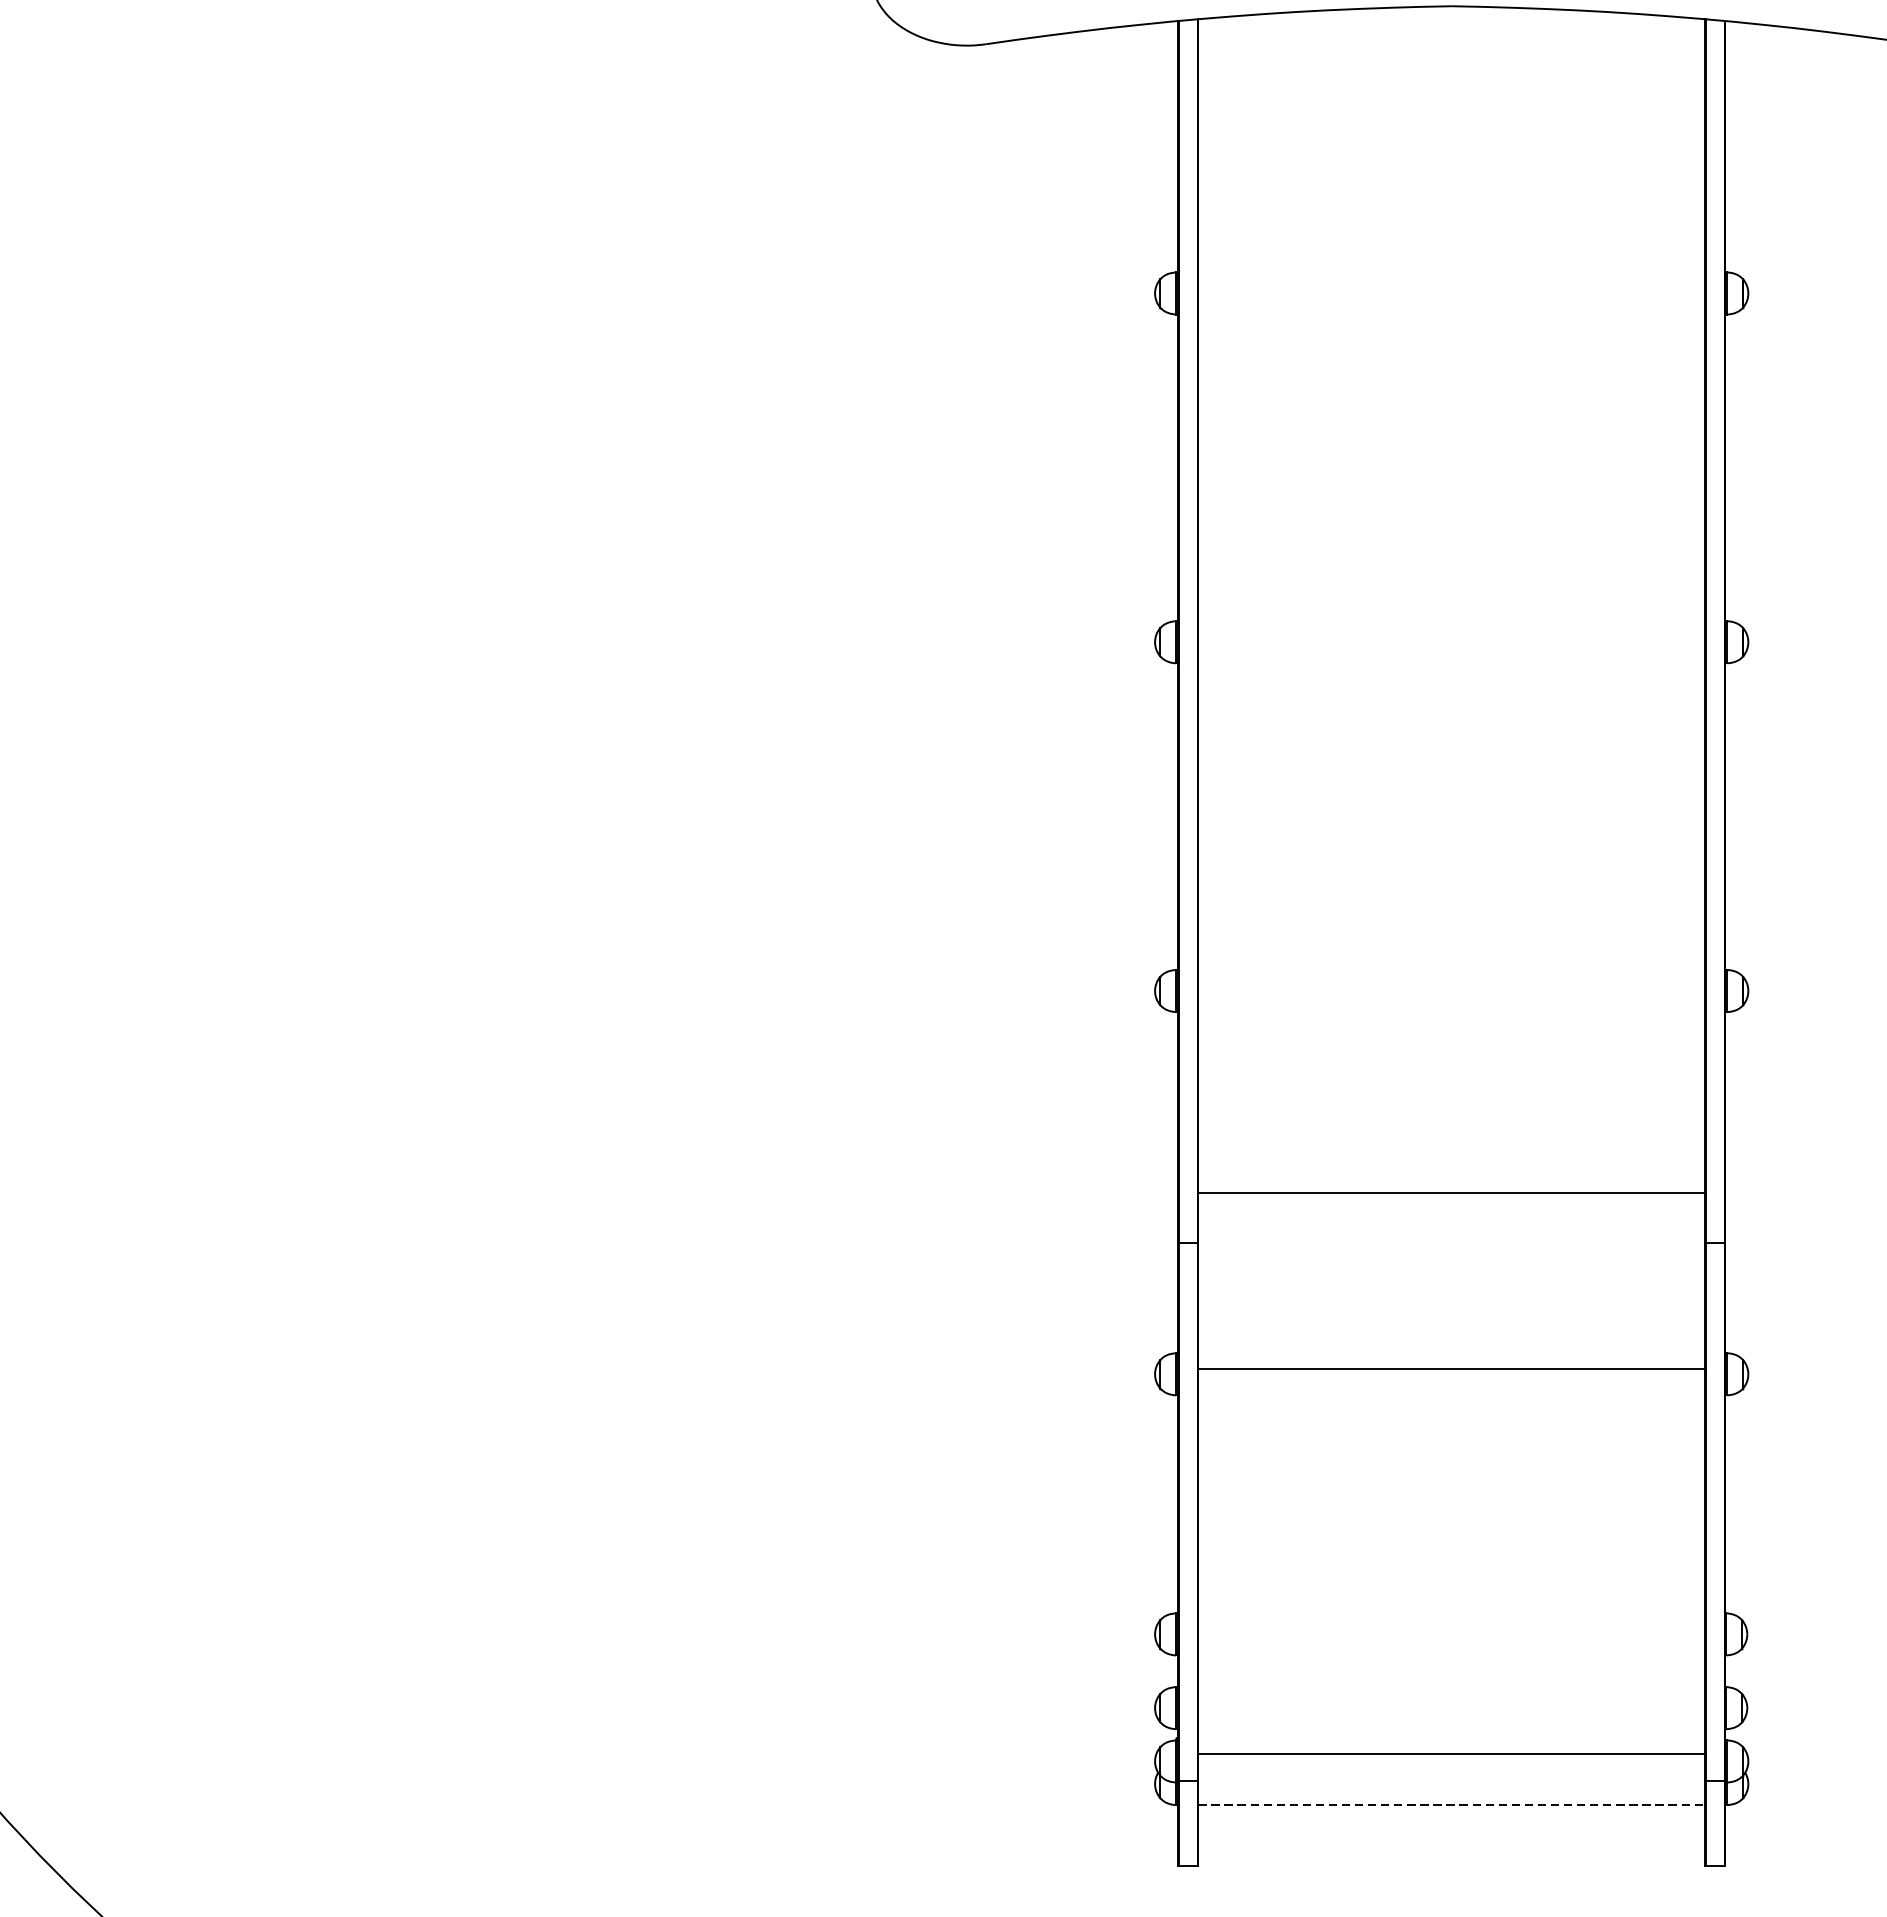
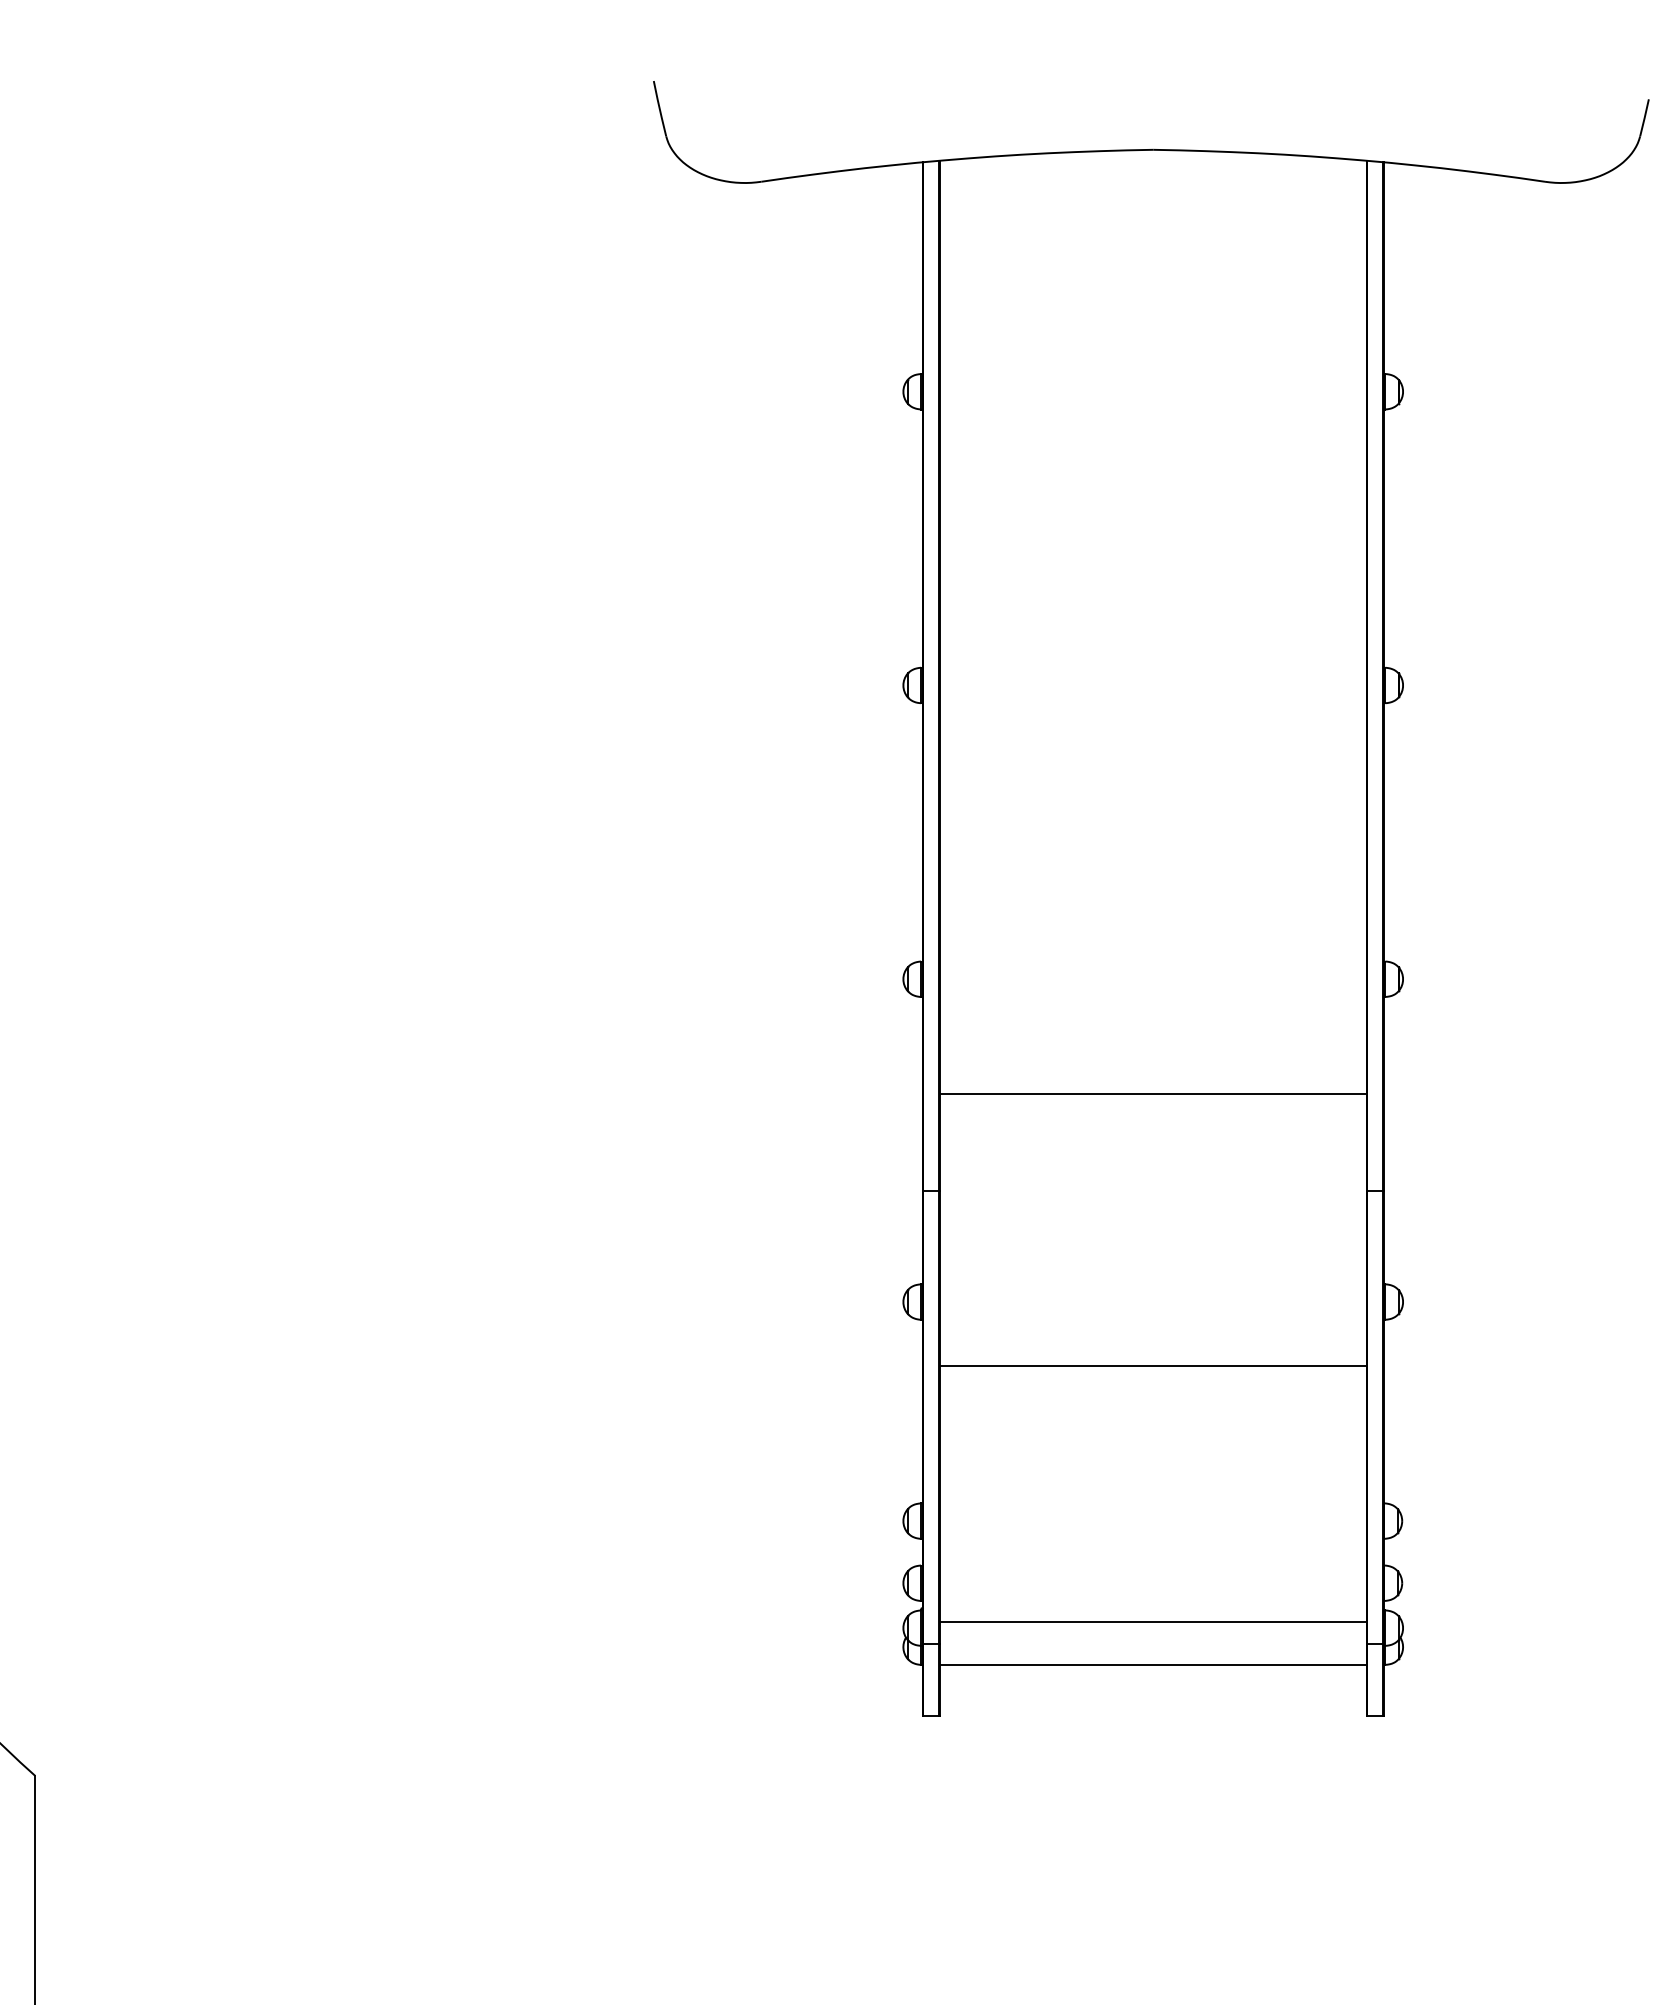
line: (1450, 1193) -> (1152, 1094), moved
line: (1450, 1368) -> (1152, 1366), moved
line: (1452, 1804) -> (1153, 1664), dashed -> solid

